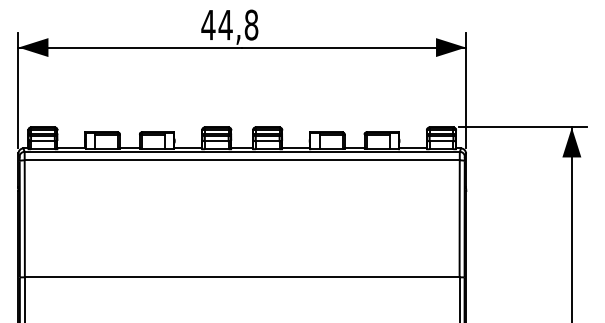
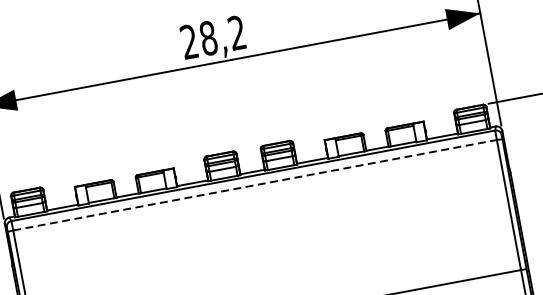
text: (229, 24) -> (212, 36), 44,8 -> 28,2
line: (242, 160) -> (255, 185), solid -> dashed

